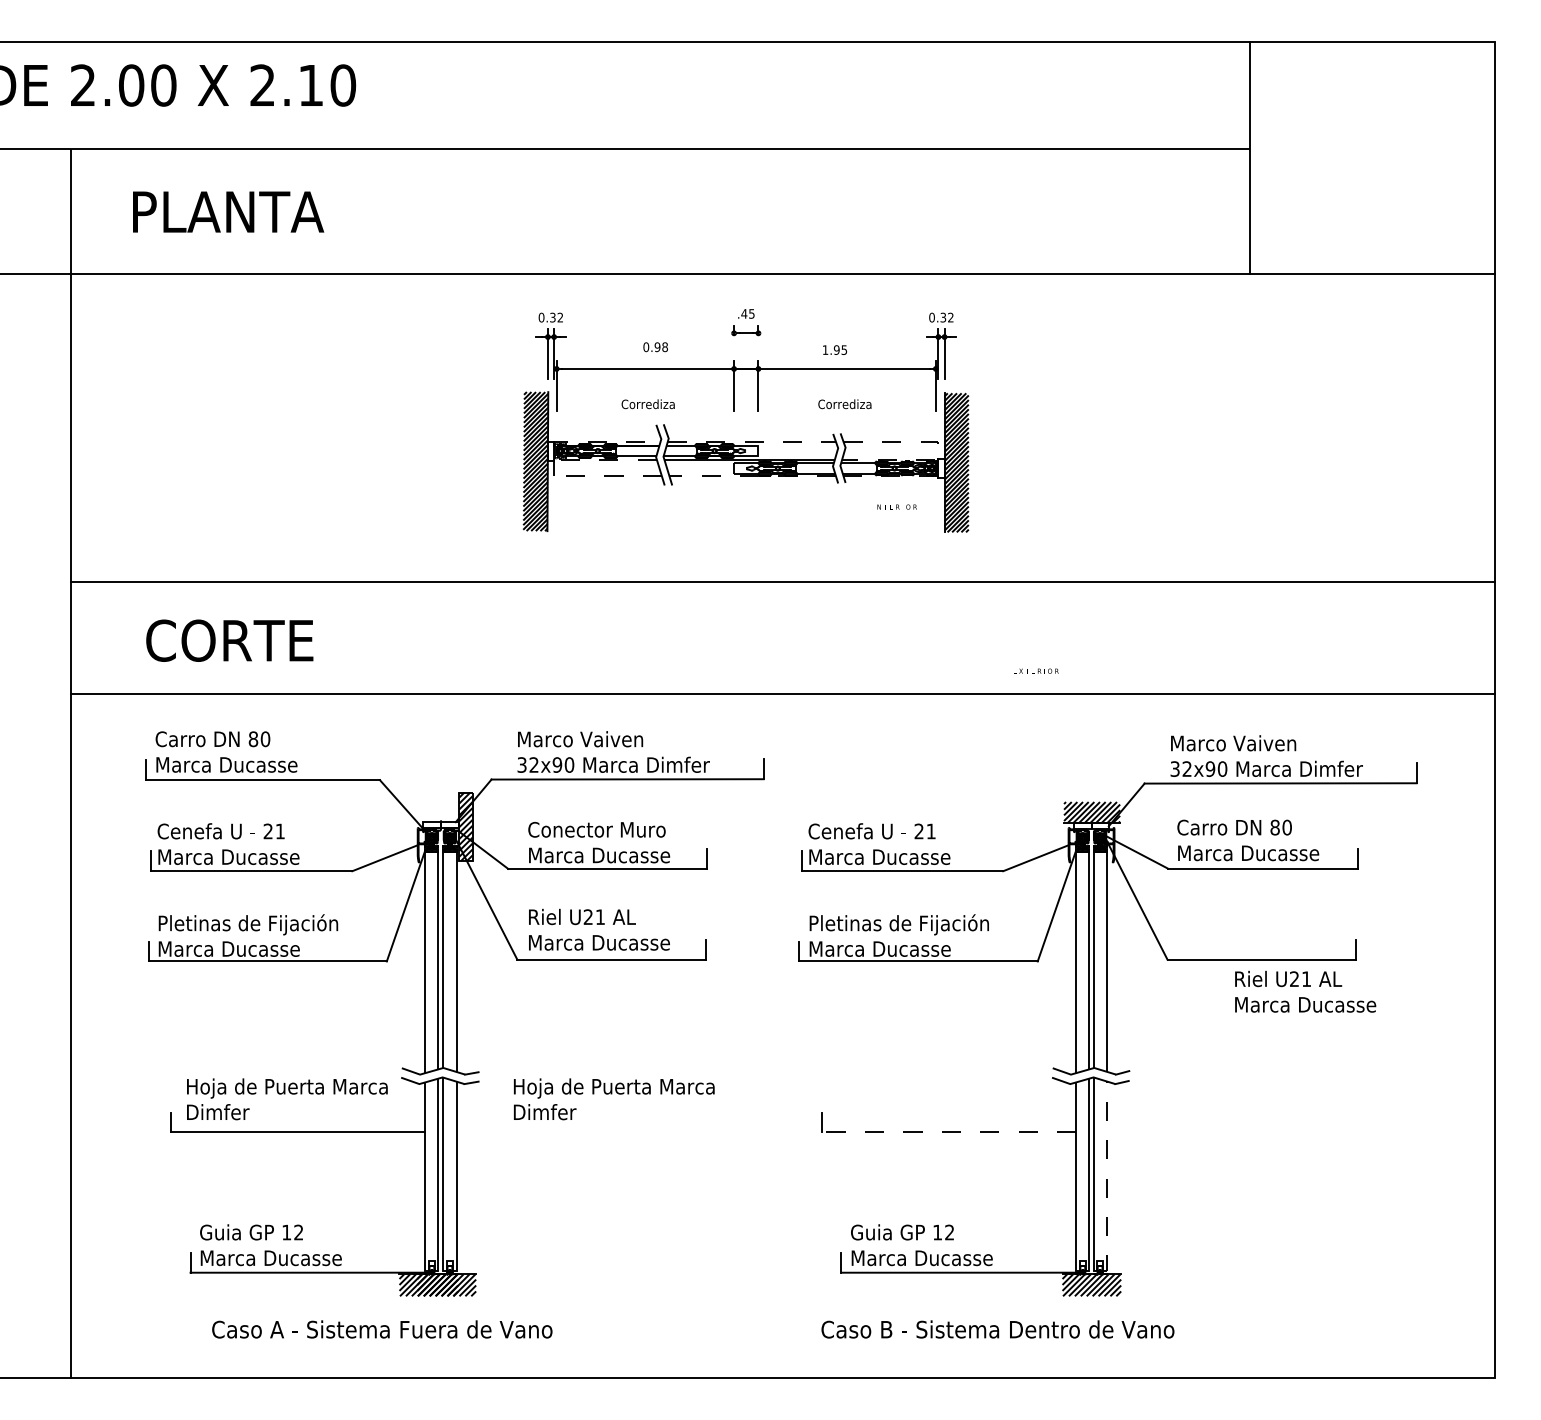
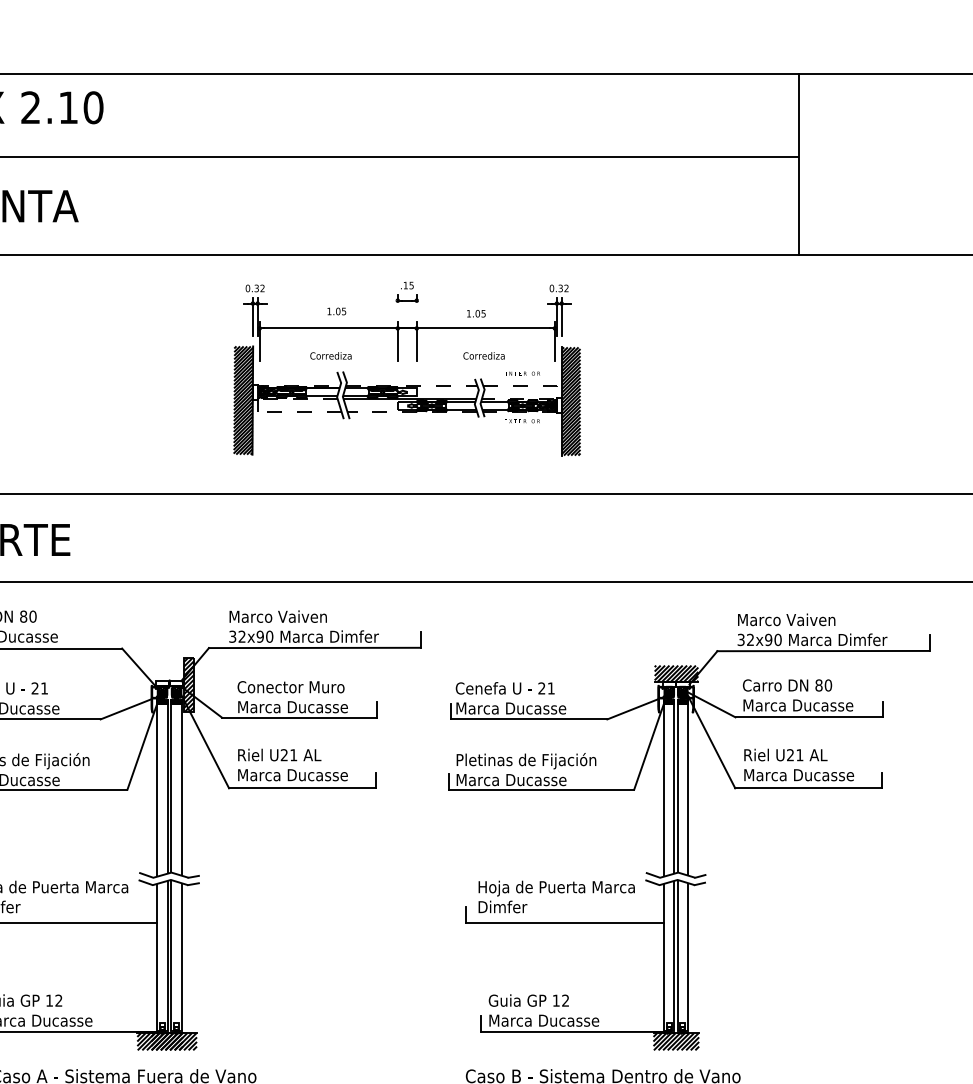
text: (744, 313) -> (405, 285), .45 -> .15
text: (655, 347) -> (336, 311), 0.98 -> 1.05
text: (836, 349) -> (477, 313), 1.95 -> 1.05
text: (896, 506) -> (524, 373), moved
text: (1036, 670) -> (522, 420), moved
text: (1305, 991) -> (799, 764), moved
text: (614, 1099) -> (556, 897), moved
line: (948, 1132) -> (564, 922), dashed -> solid
line: (1106, 1178) -> (687, 958), dashed -> solid

